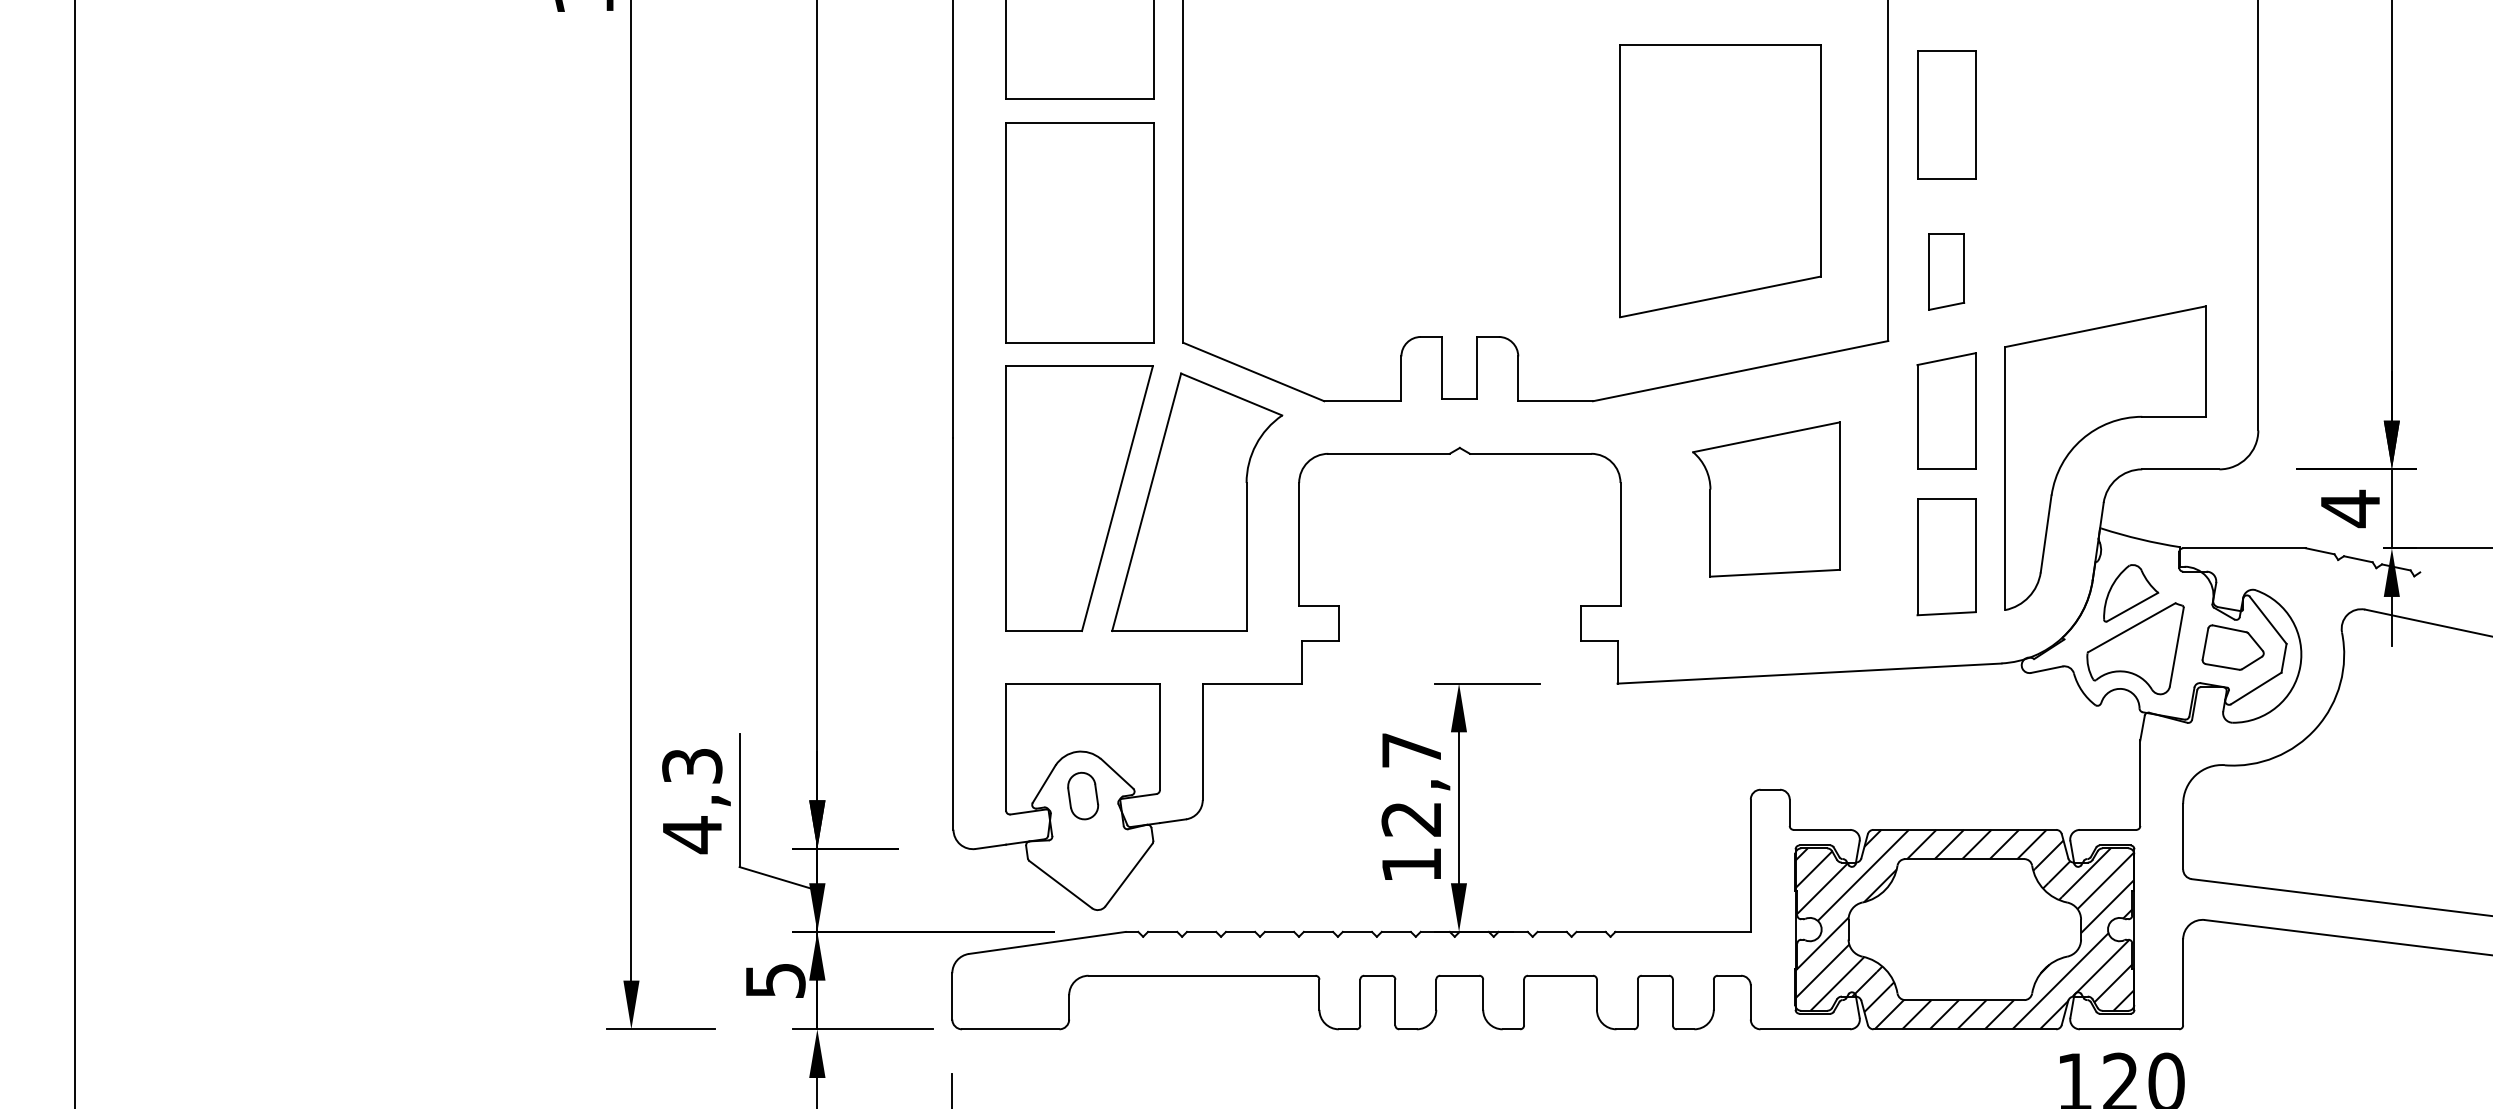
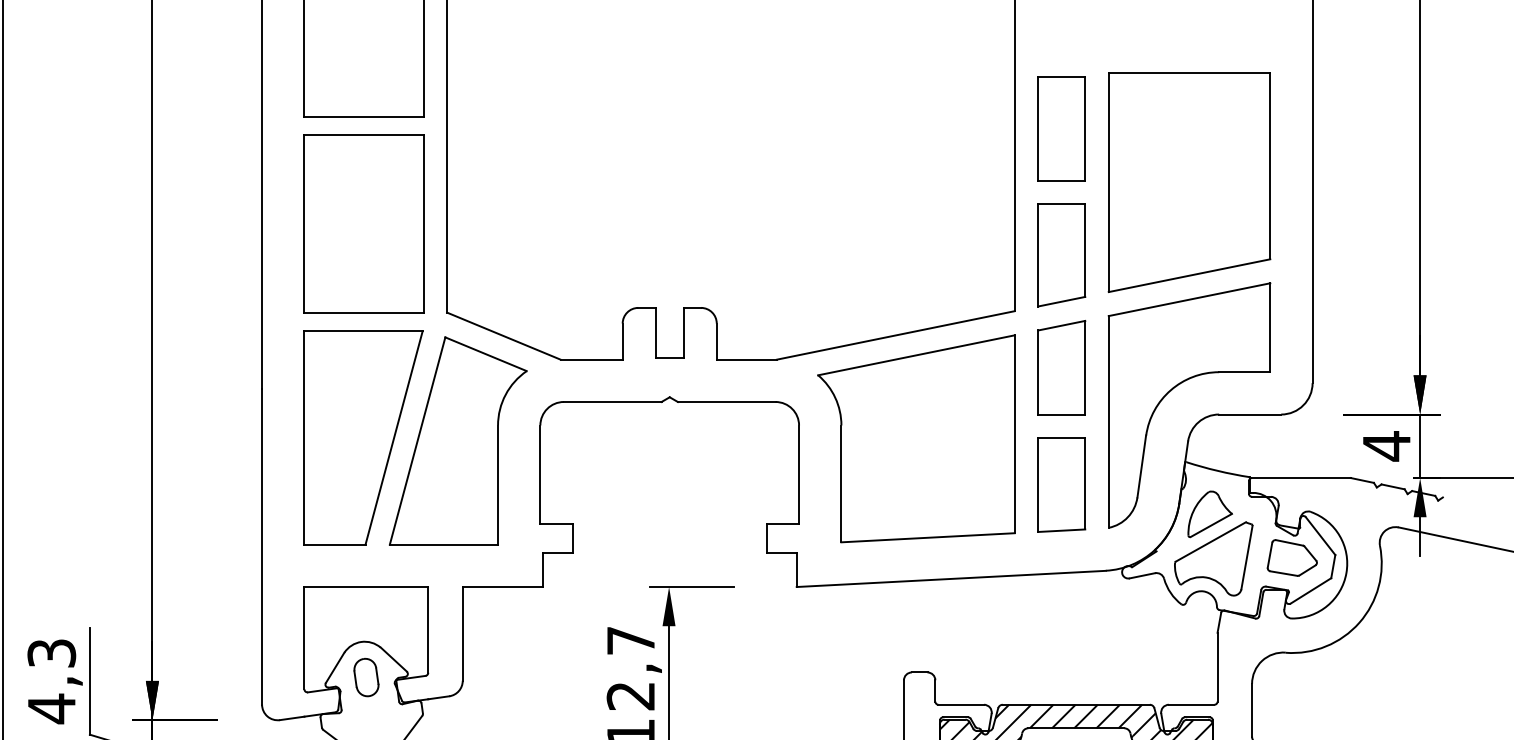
part: (1720, 181) -> (1189, 182), moved
part: (1946, 271) -> (1061, 255), size x1.67
part: (1766, 499) -> (916, 438), size x1.67

